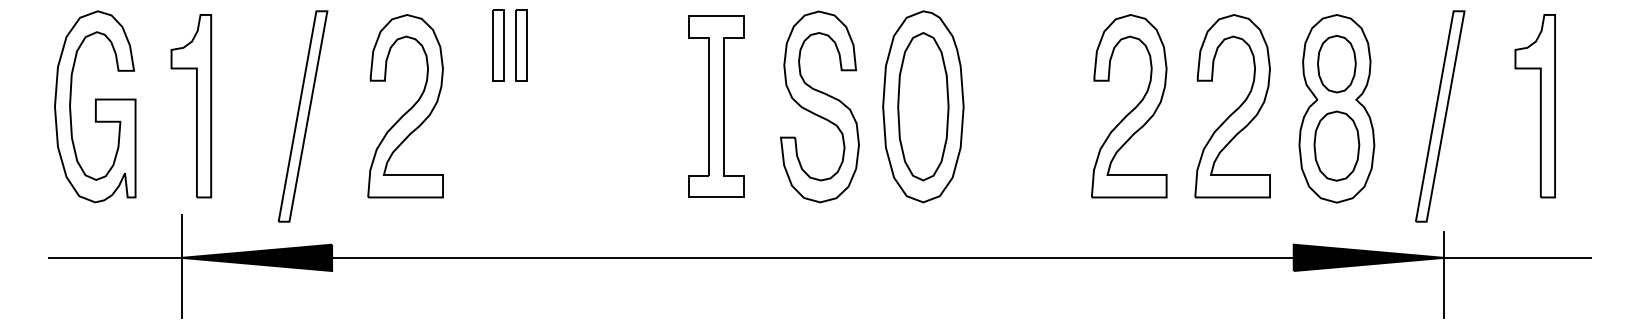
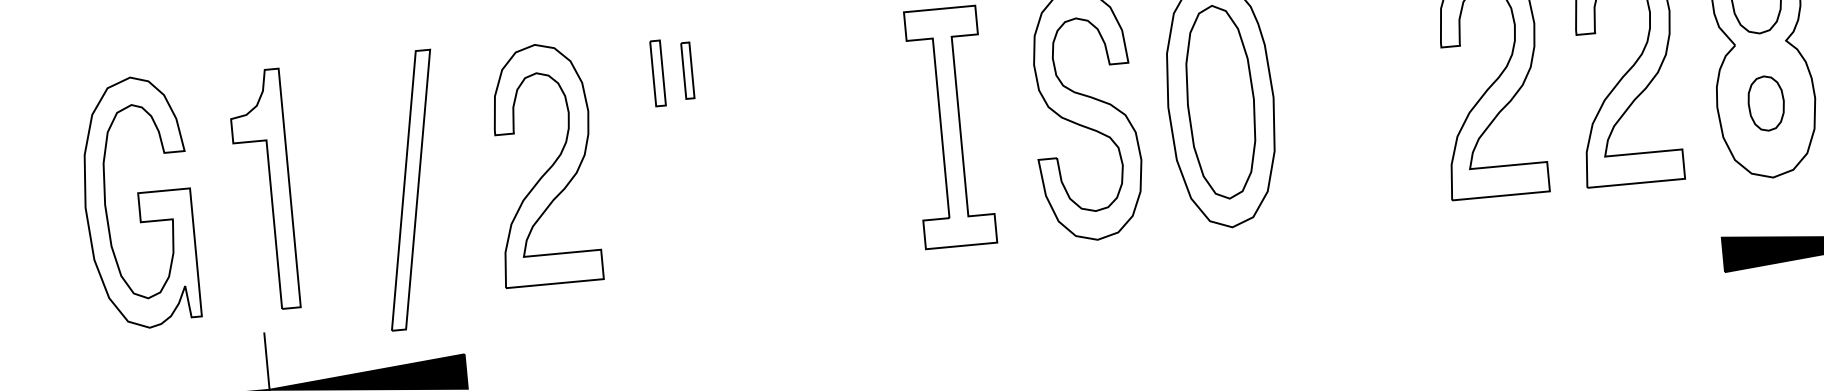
part: (498, 45) -> (657, 73), size x0.7
part: (521, 45) -> (688, 70), size x0.6
part: (1336, 145) -> (1765, 102), size x0.6
line: (812, 257) -> (1094, 312), removed

